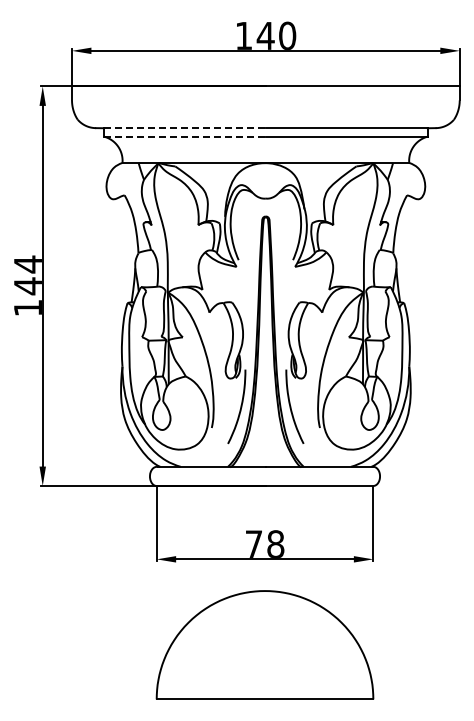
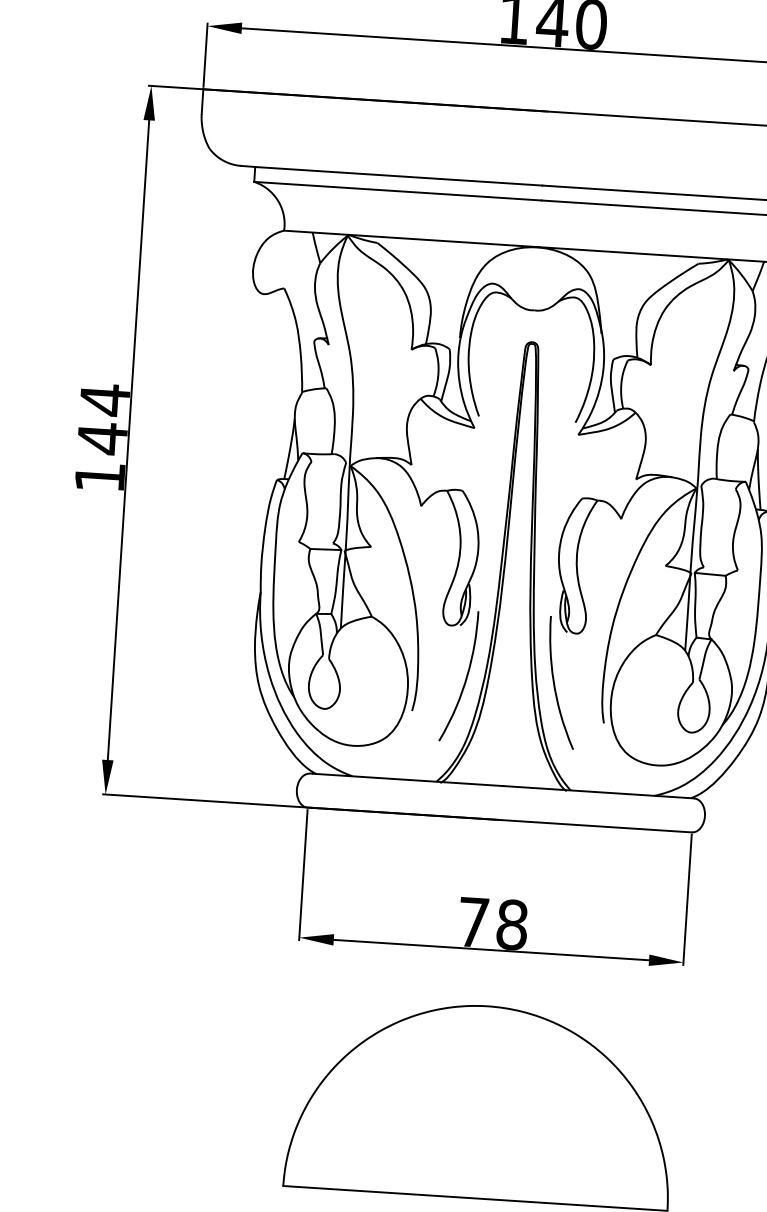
line: (184, 128) -> (398, 176), dashed -> solid
line: (184, 136) -> (397, 190), dashed -> solid

